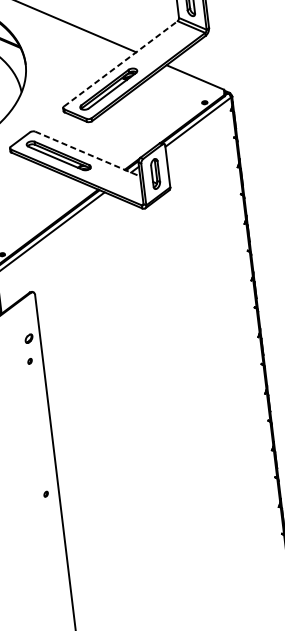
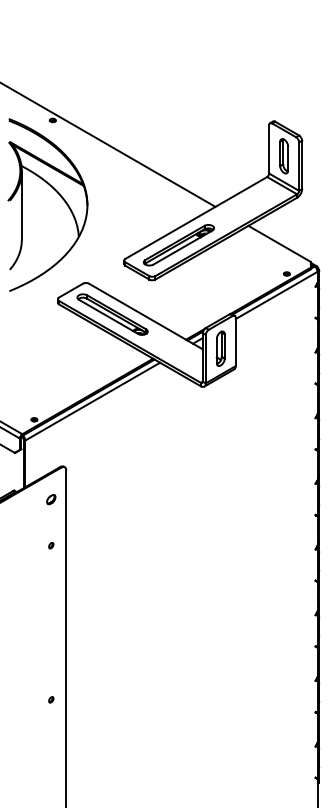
line: (120, 63) -> (196, 217), dashed -> solid
line: (87, 154) -> (145, 316), dashed -> solid
part: (29, 338) -> (51, 499), moved

